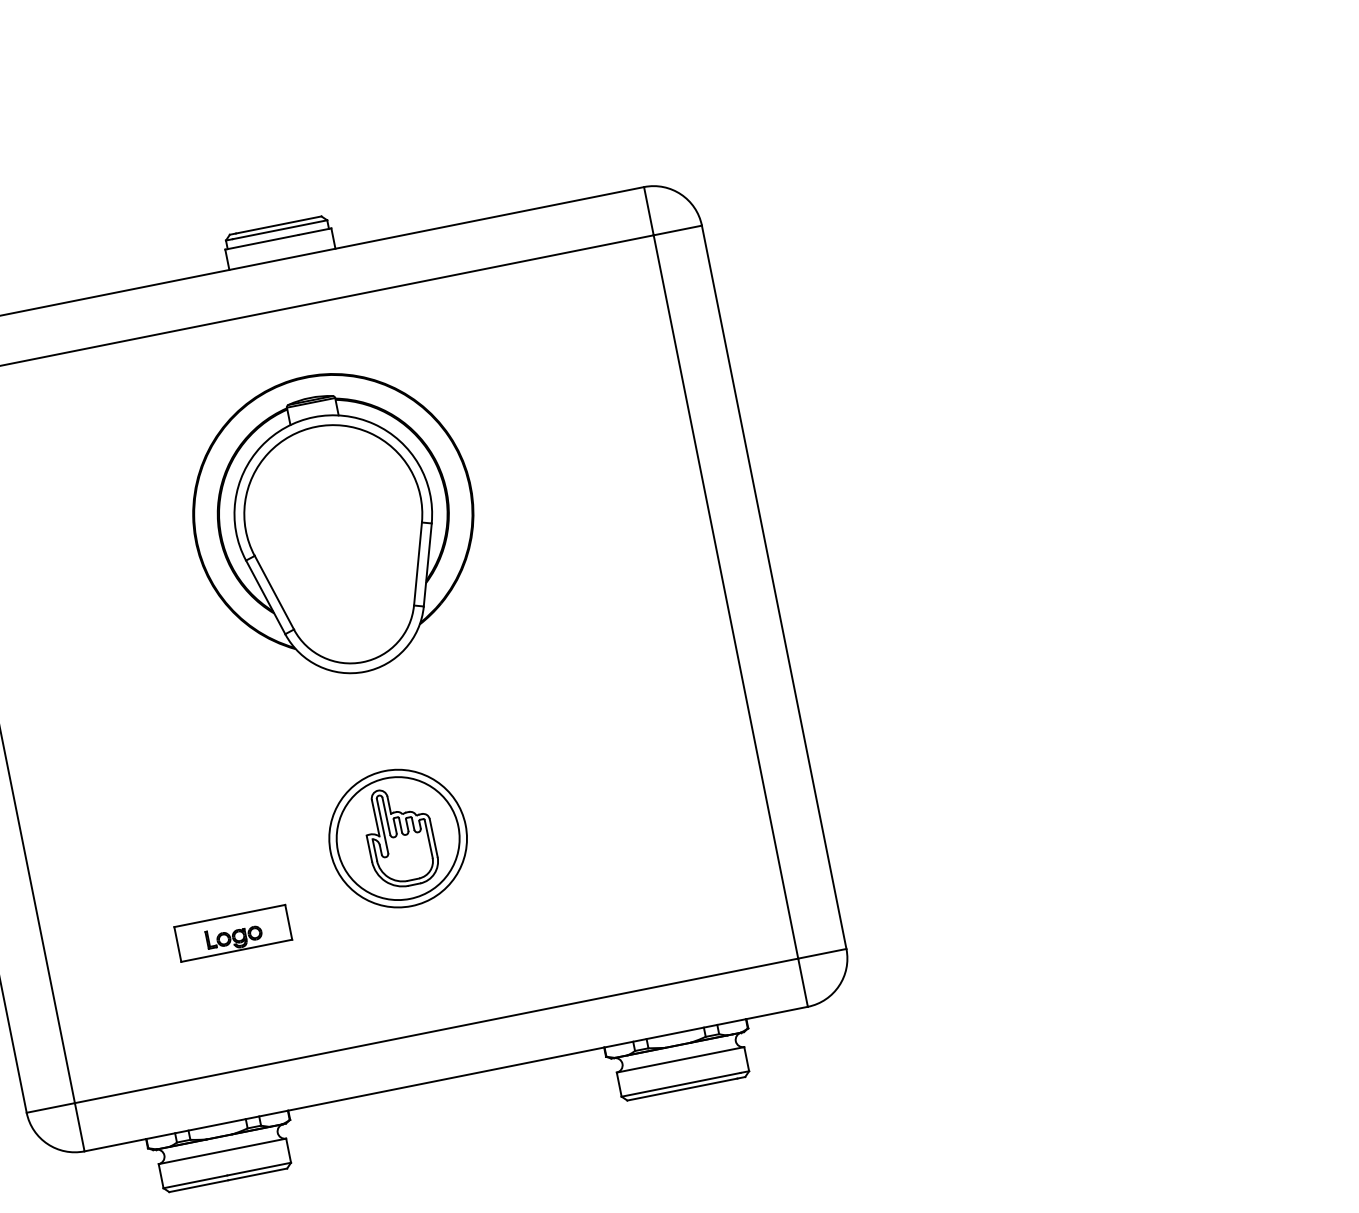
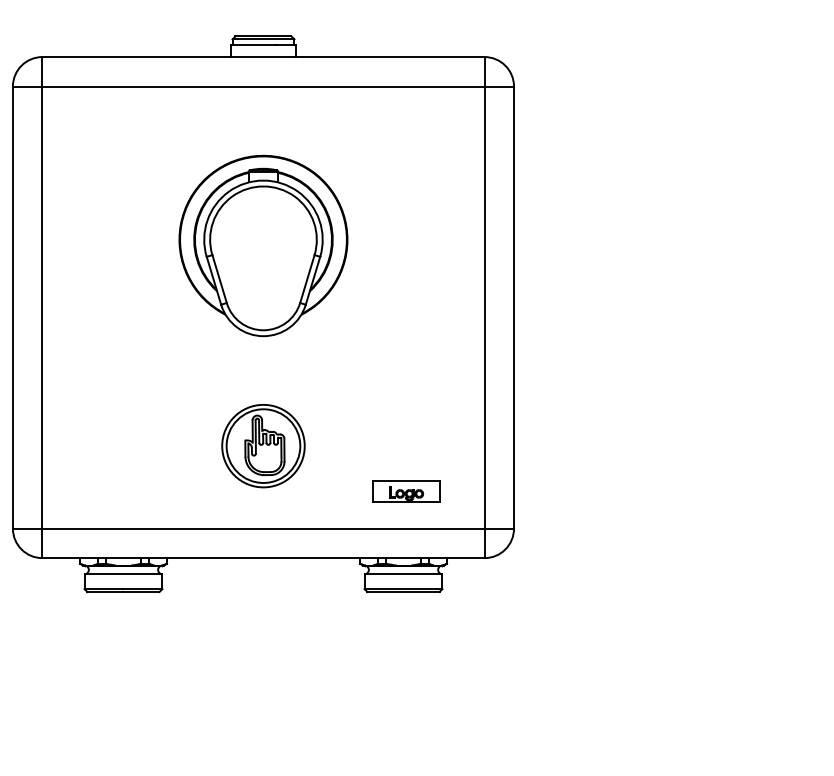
part: (335, 523) -> (263, 245), moved
part: (398, 839) -> (263, 446), moved
part: (233, 933) -> (406, 491), moved

